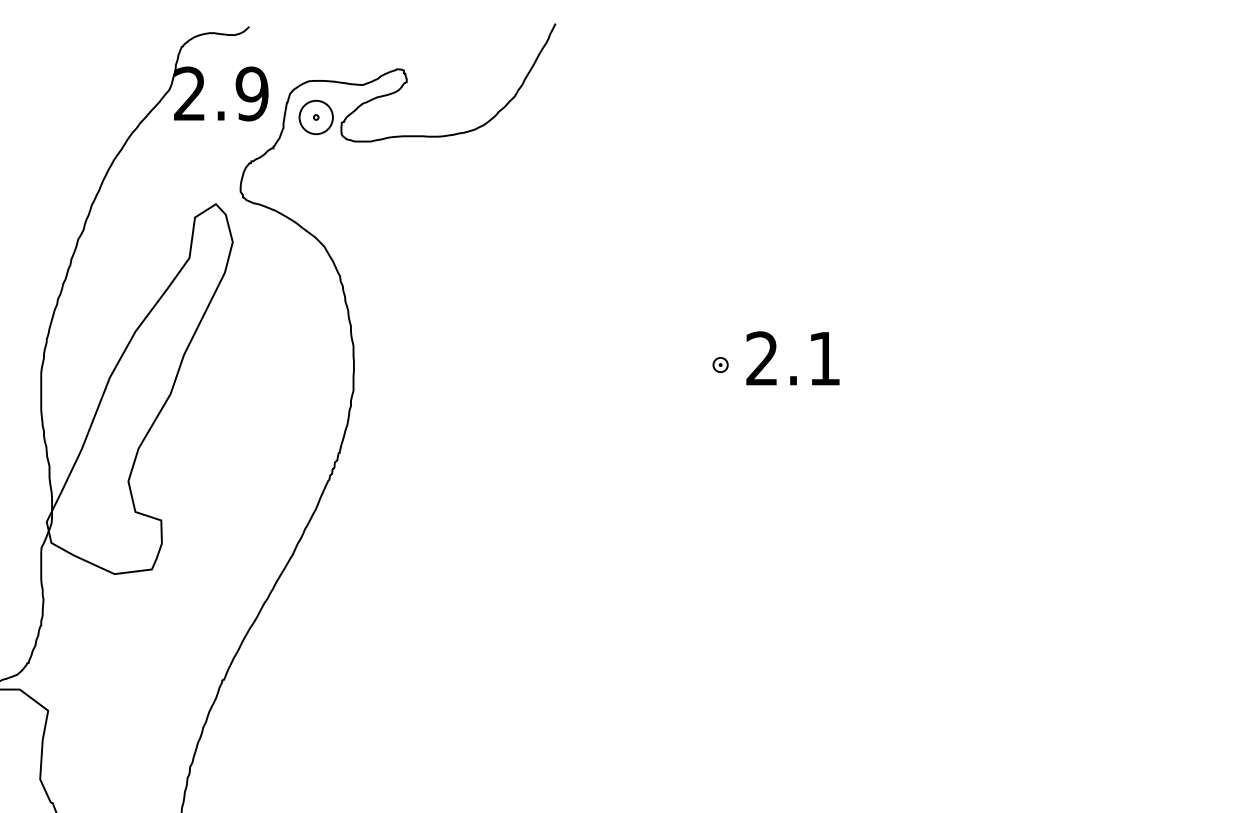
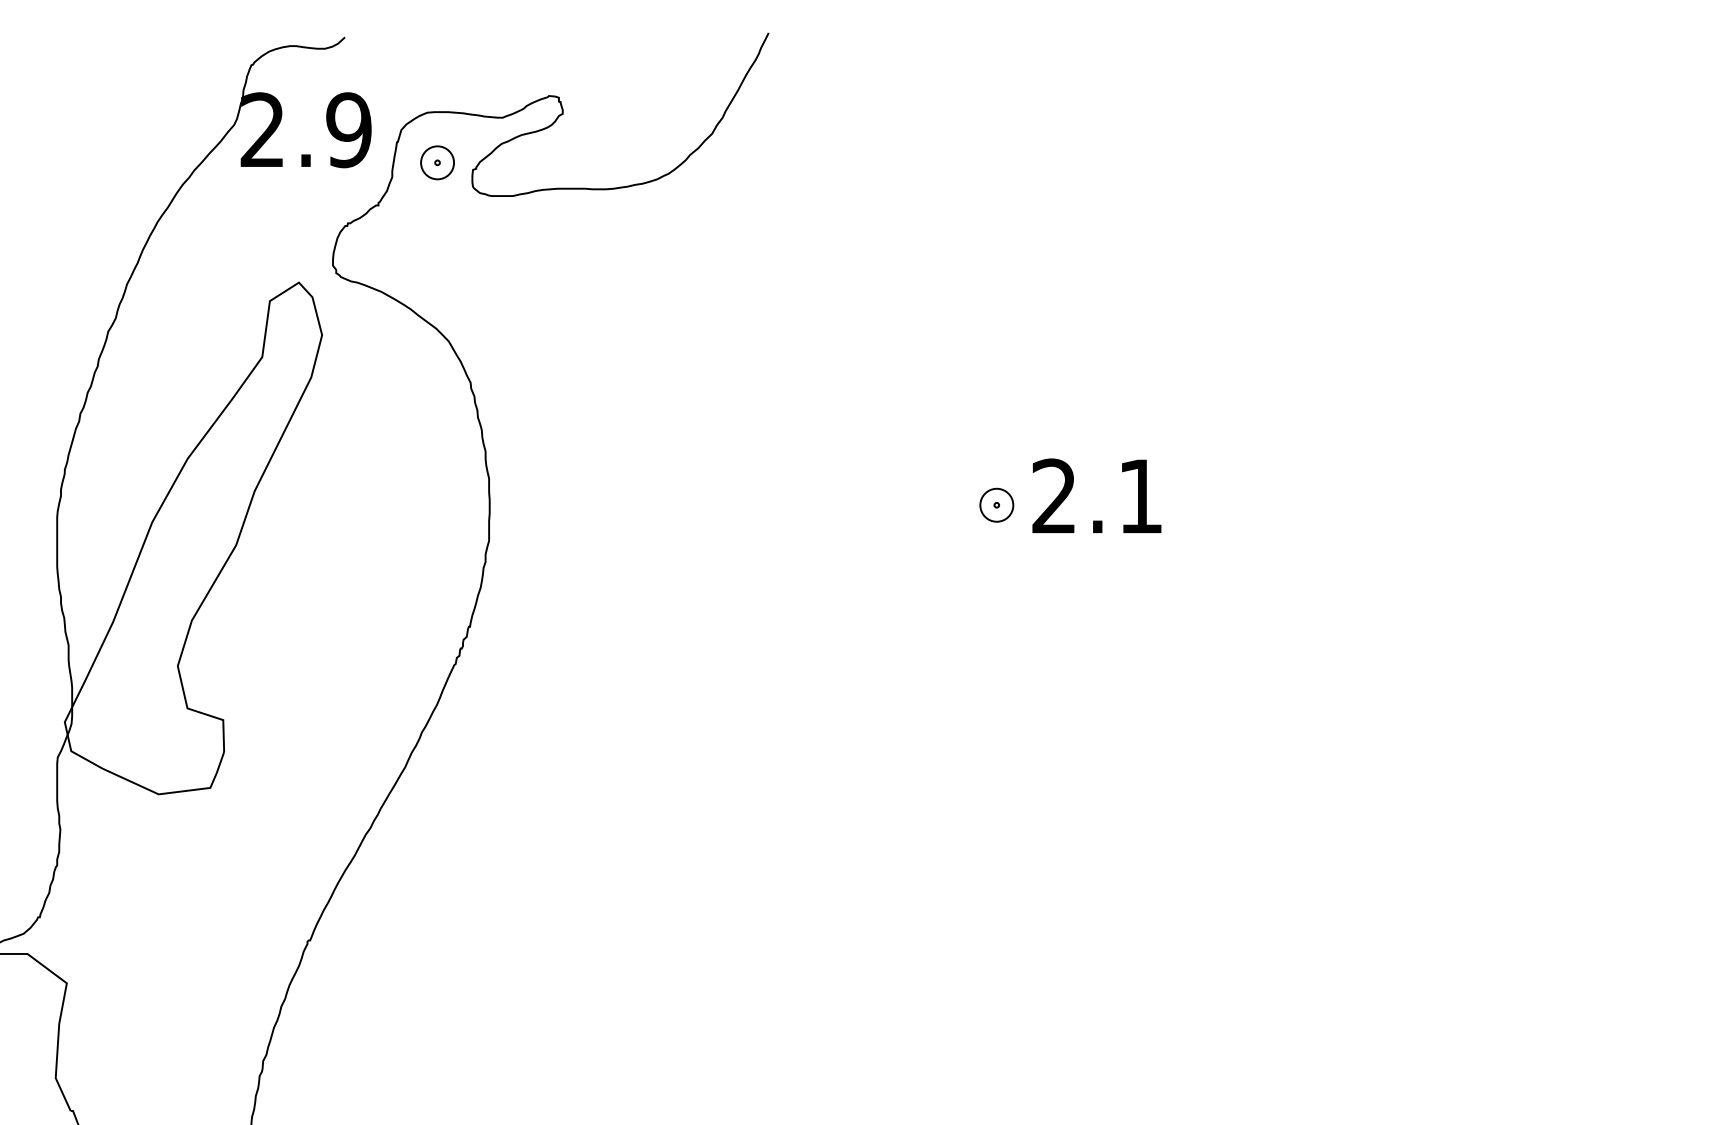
part: (316, 117) -> (437, 162), size x0.71
part: (720, 364) -> (996, 504), size x1.67

